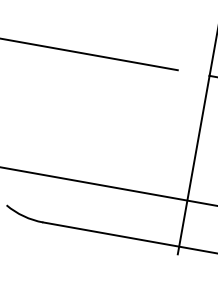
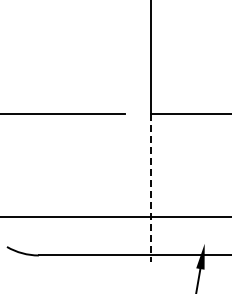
line: (193, 165) -> (151, 188), solid -> dashed

